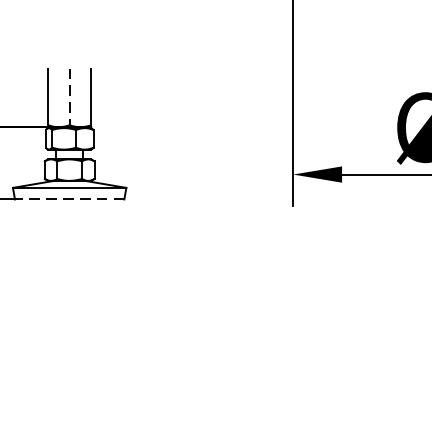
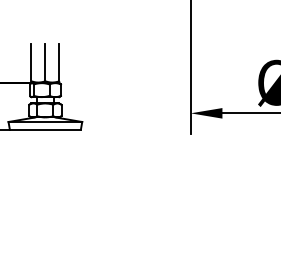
line: (69, 97) -> (45, 63), dashed -> solid
line: (69, 199) -> (45, 129), dashed -> solid

